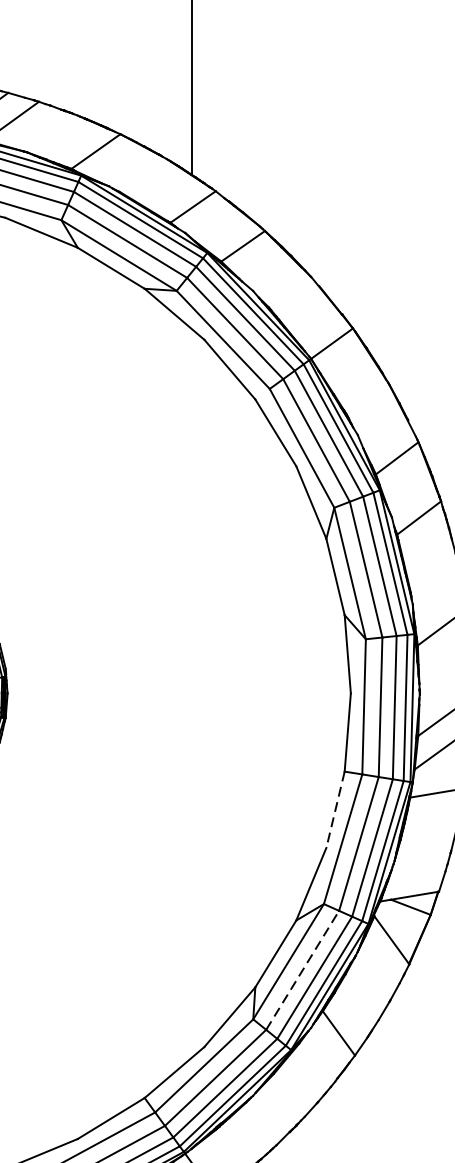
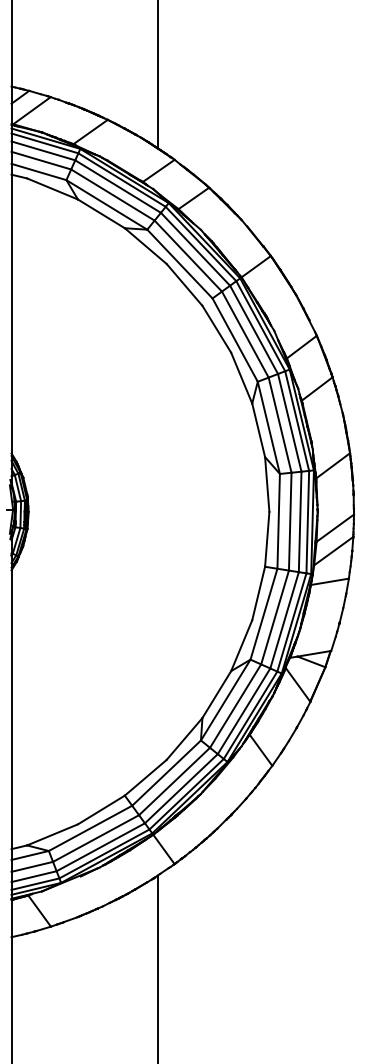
line: (335, 809) -> (258, 593), dashed -> solid
line: (302, 970) -> (235, 706), dashed -> solid

